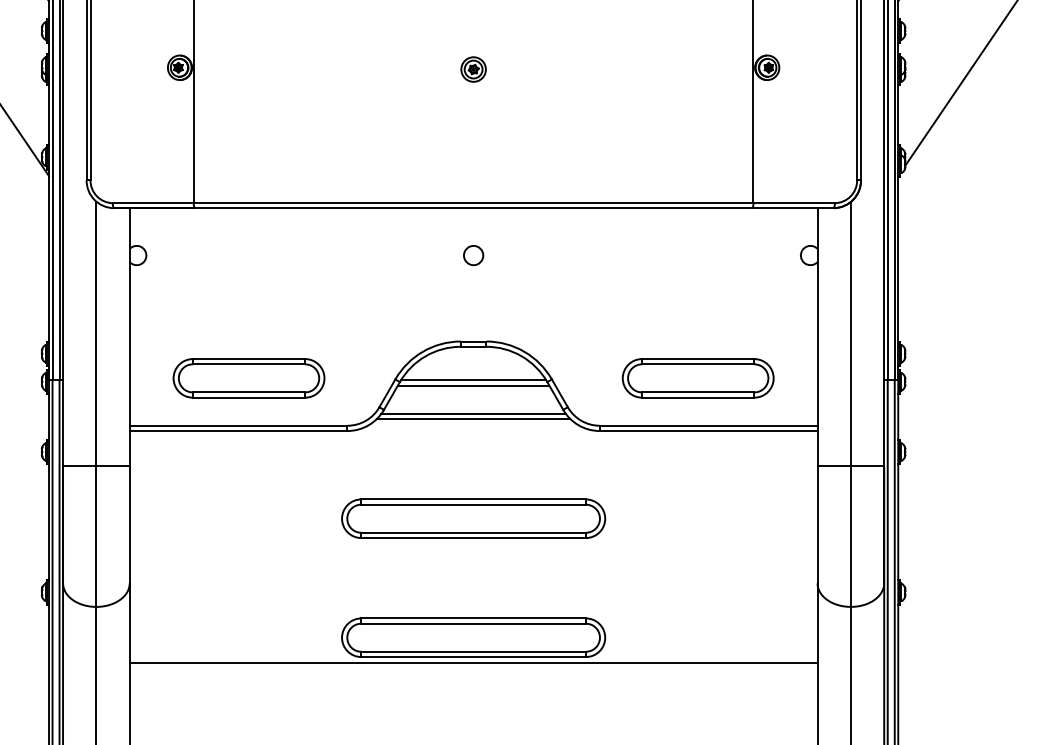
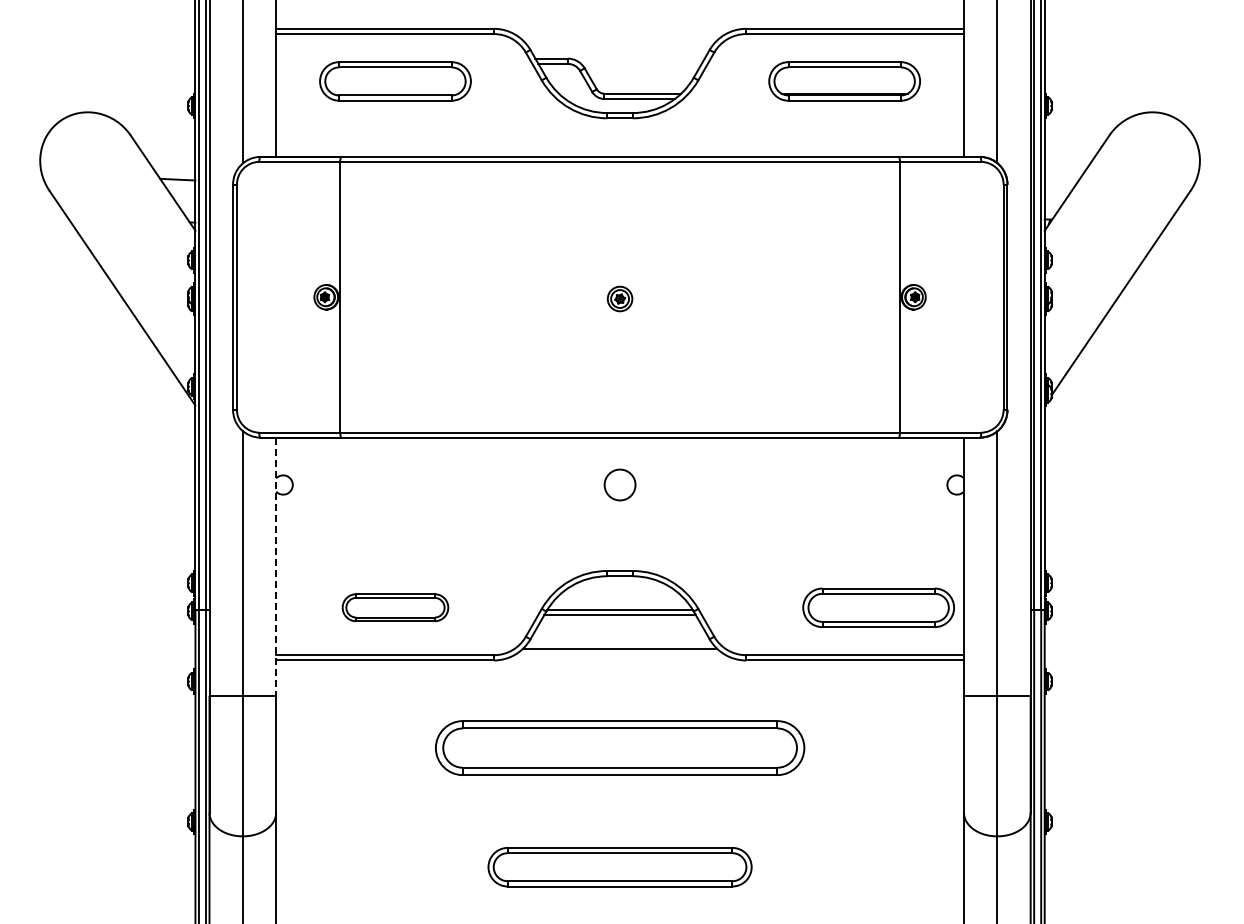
circle: (473, 255) -> (619, 484), size x1.6
line: (130, 337) -> (276, 566), solid -> dashed
part: (249, 378) -> (395, 607), size x0.7
part: (698, 378) -> (878, 607), moved
line: (473, 414) -> (619, 643), removed
part: (473, 519) -> (619, 748), size x1.4
line: (473, 663) -> (619, 892), removed

